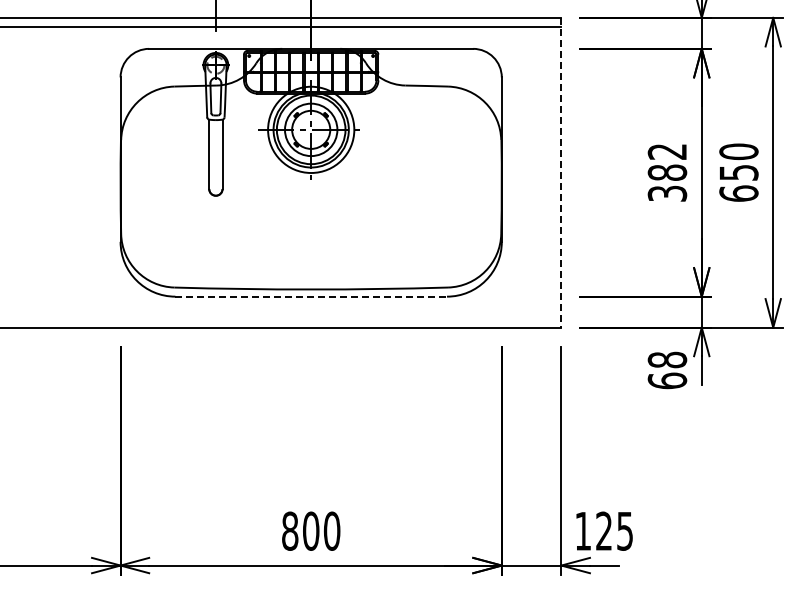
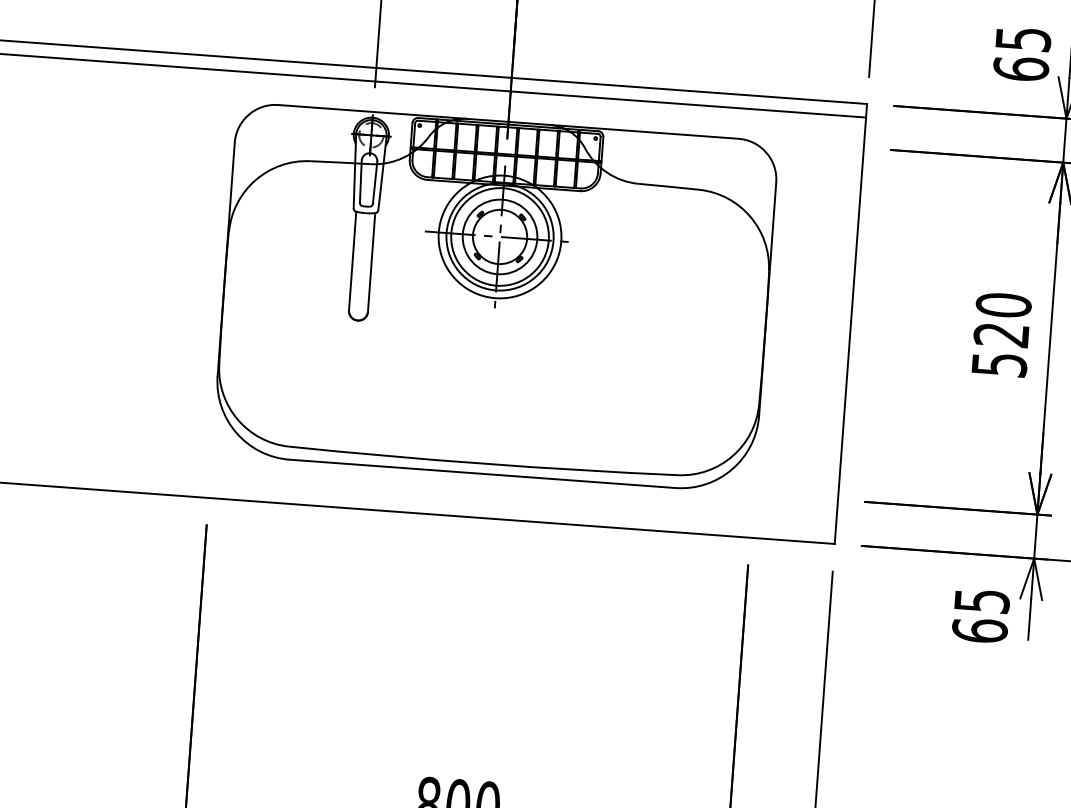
line: (561, 172) -> (851, 323), dashed -> solid
text: (667, 172) -> (1001, 334), 382 -> 520
line: (311, 296) -> (483, 473), dashed -> solid
text: (667, 359) -> (982, 600), 68 -> 65

